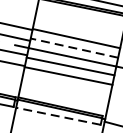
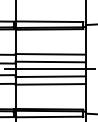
line: (74, 48) -> (50, 62), dashed -> solid
line: (58, 115) -> (49, 116), dashed -> solid

